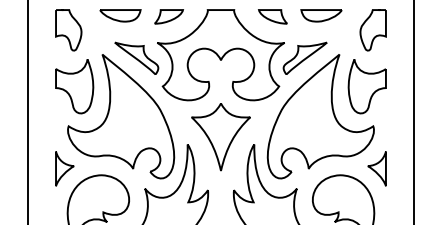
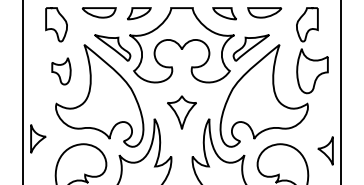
part: (74, 87) -> (61, 71), size x0.6
part: (367, 87) -> (312, 71), moved
part: (220, 136) -> (181, 112), size x0.6
part: (64, 168) -> (38, 138), moved
part: (377, 168) -> (325, 150), moved

